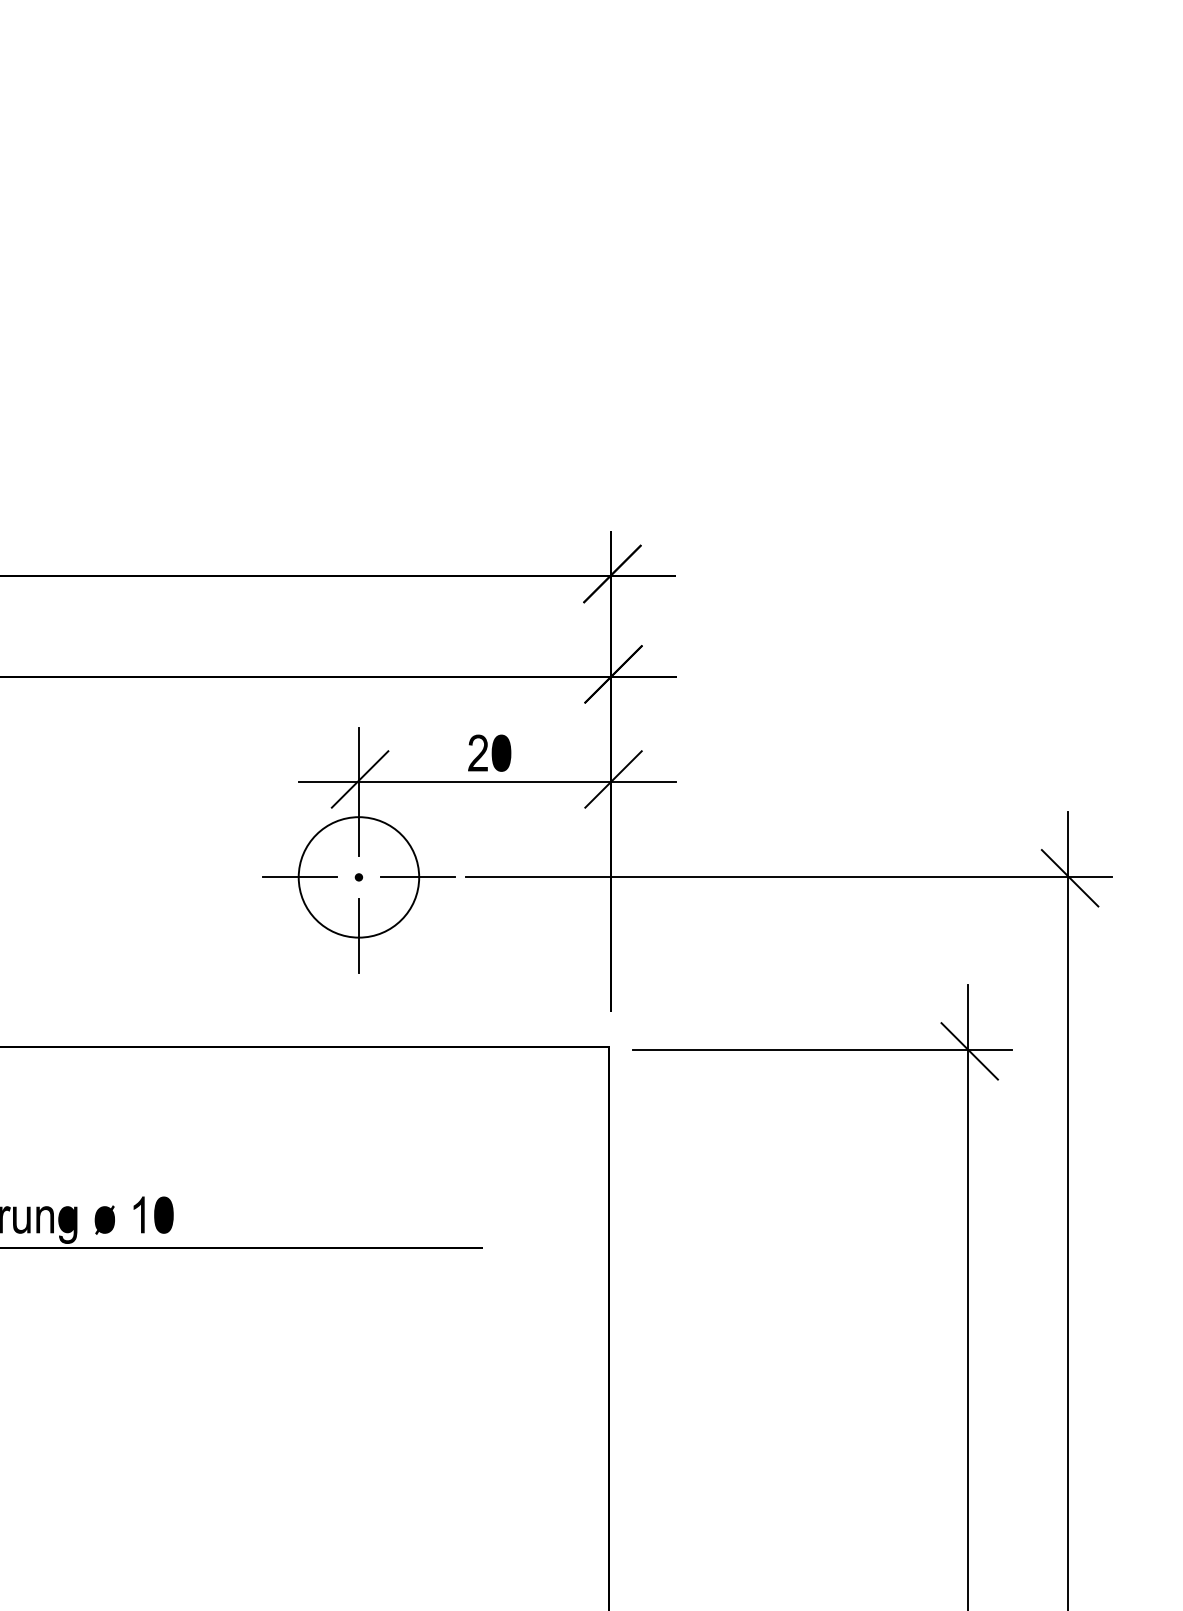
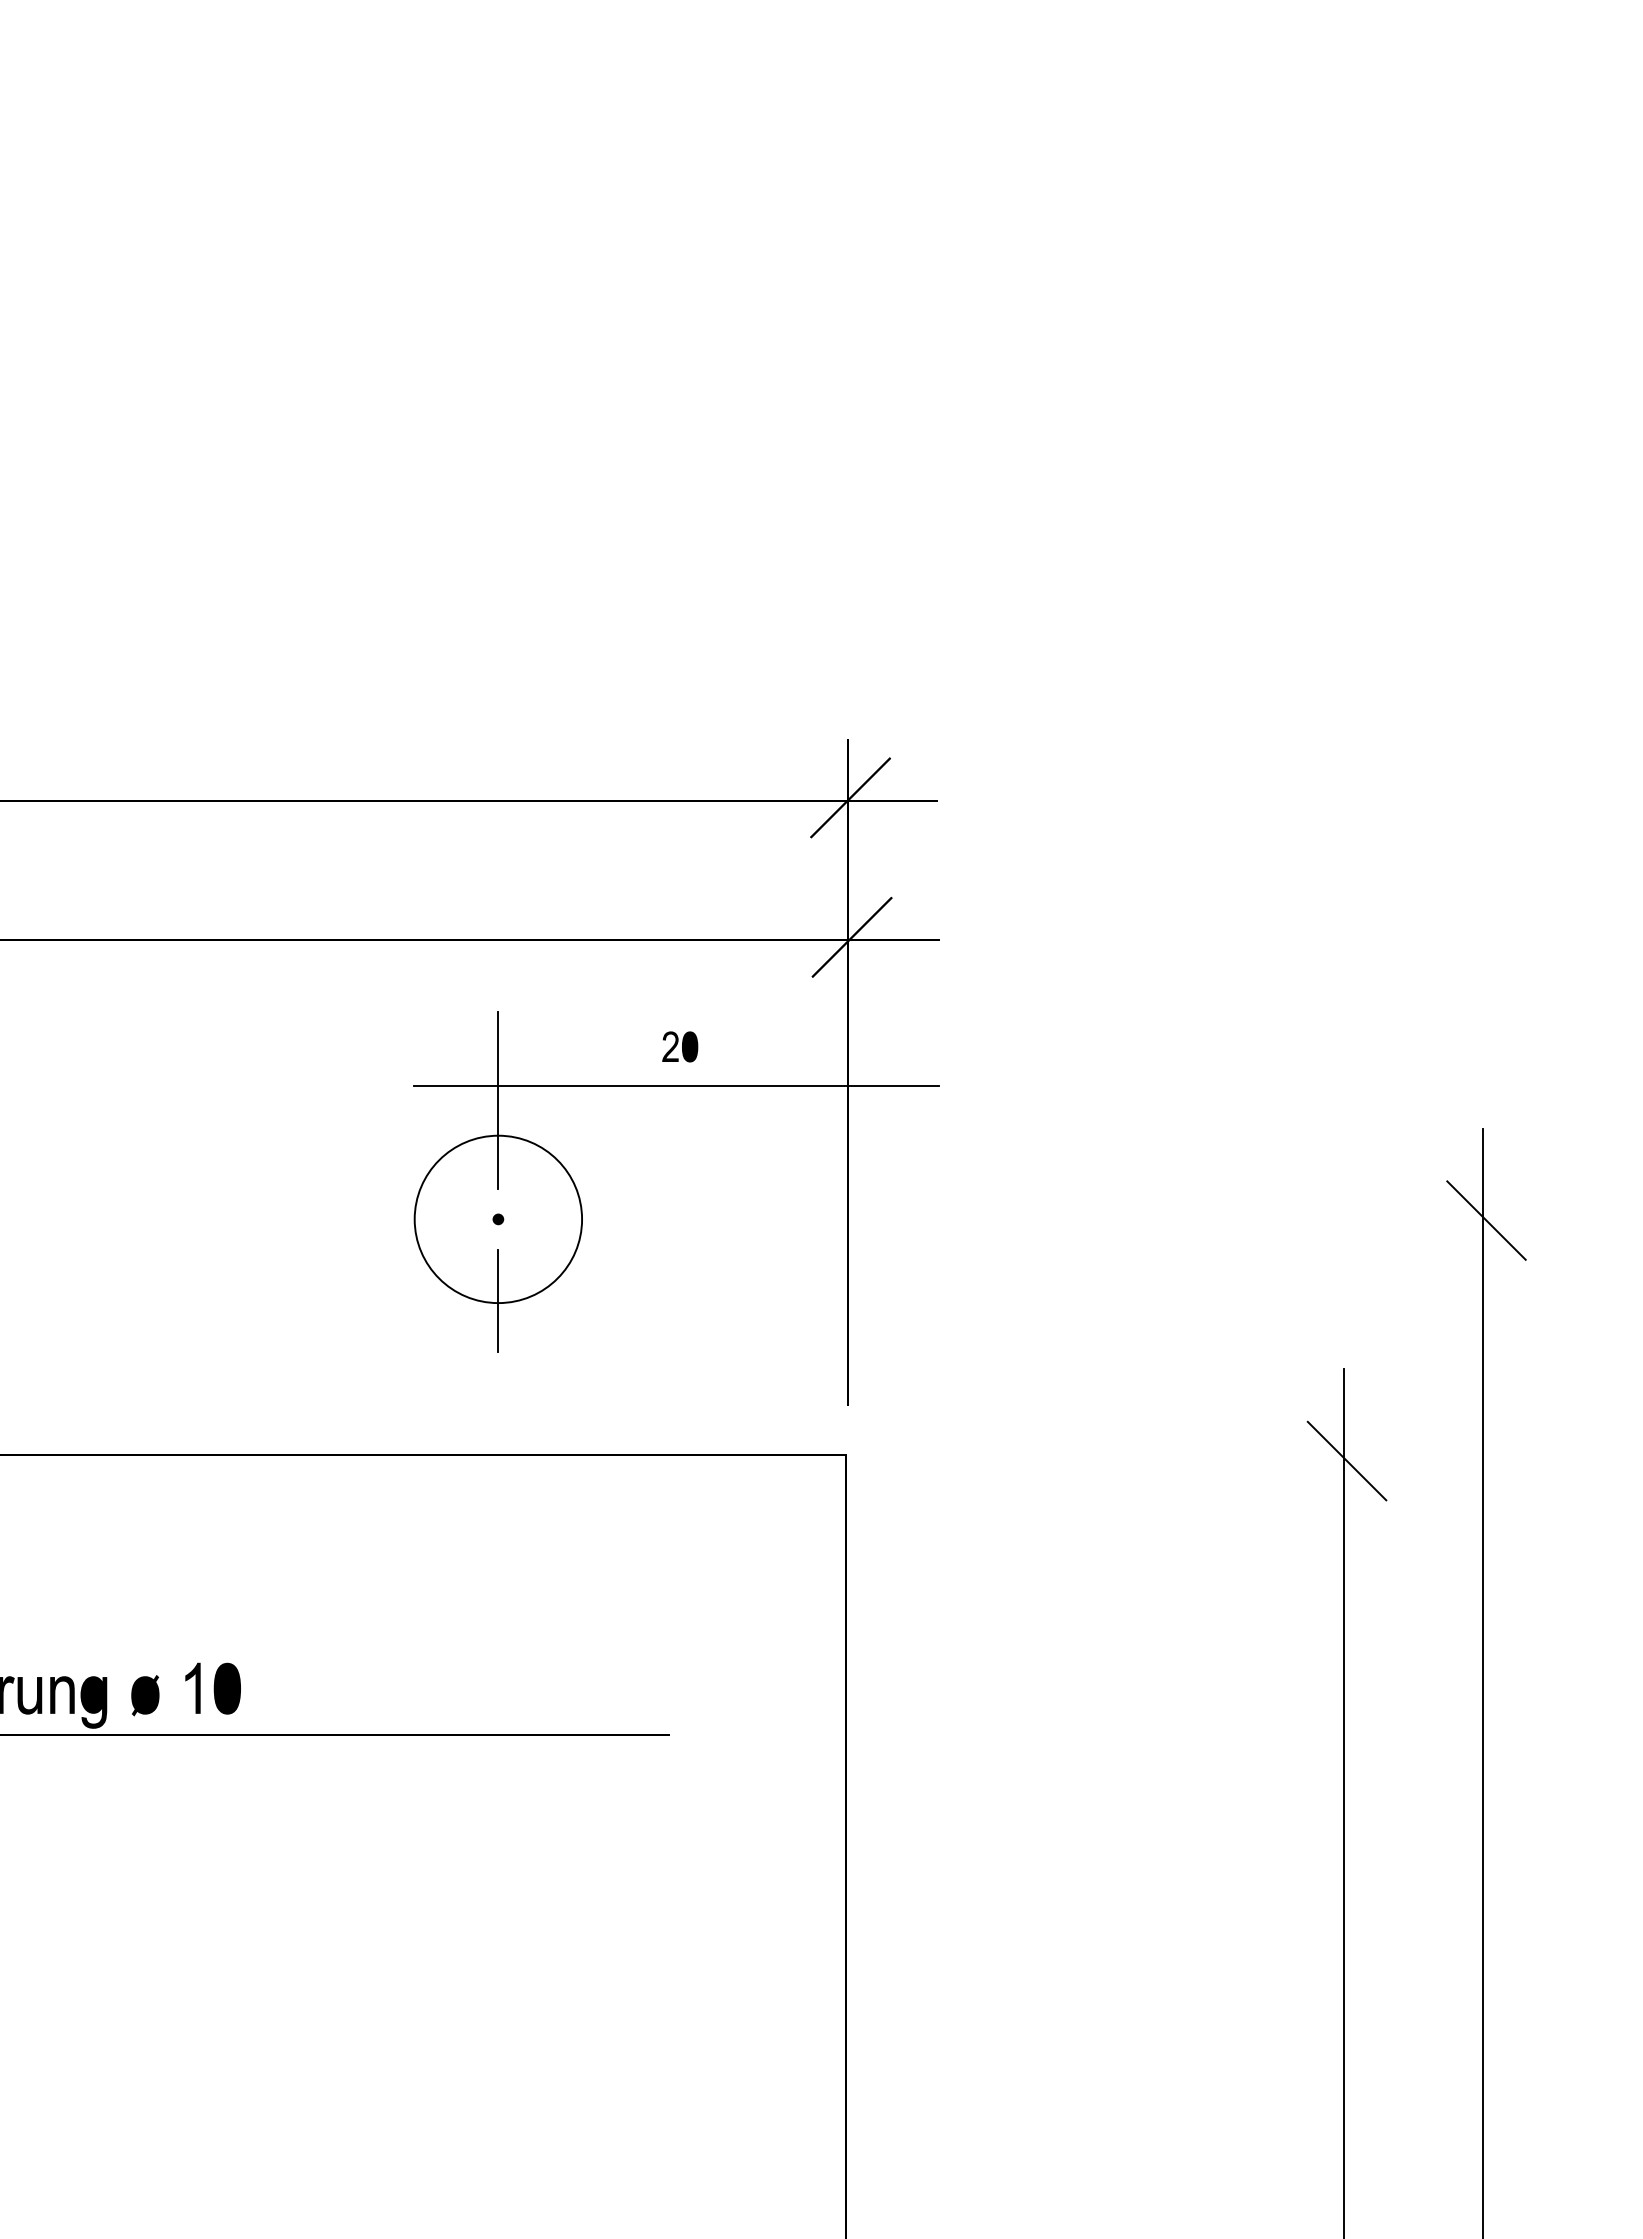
part: (490, 752) -> (680, 1046), size x0.6
line: (359, 779) -> (499, 1083), removed
line: (613, 779) -> (851, 1083), removed
line: (788, 876) -> (1095, 1218), removed
line: (300, 877) -> (416, 1219), removed
line: (417, 877) -> (579, 1219), removed
line: (822, 1049) -> (1142, 1458), removed

